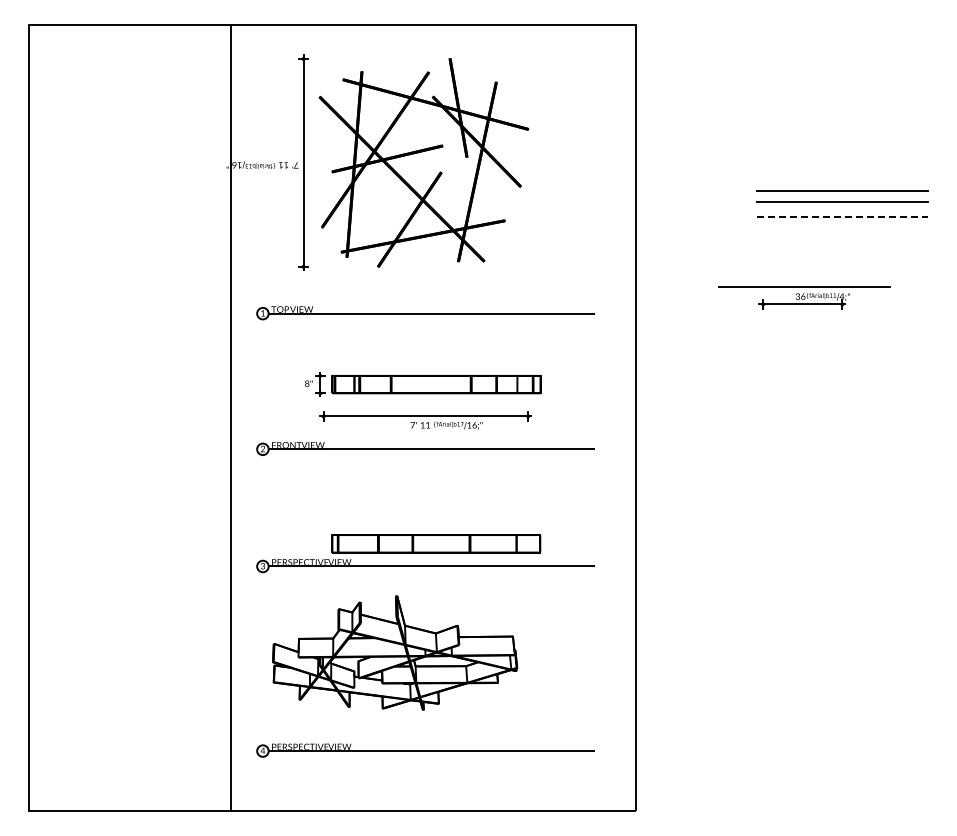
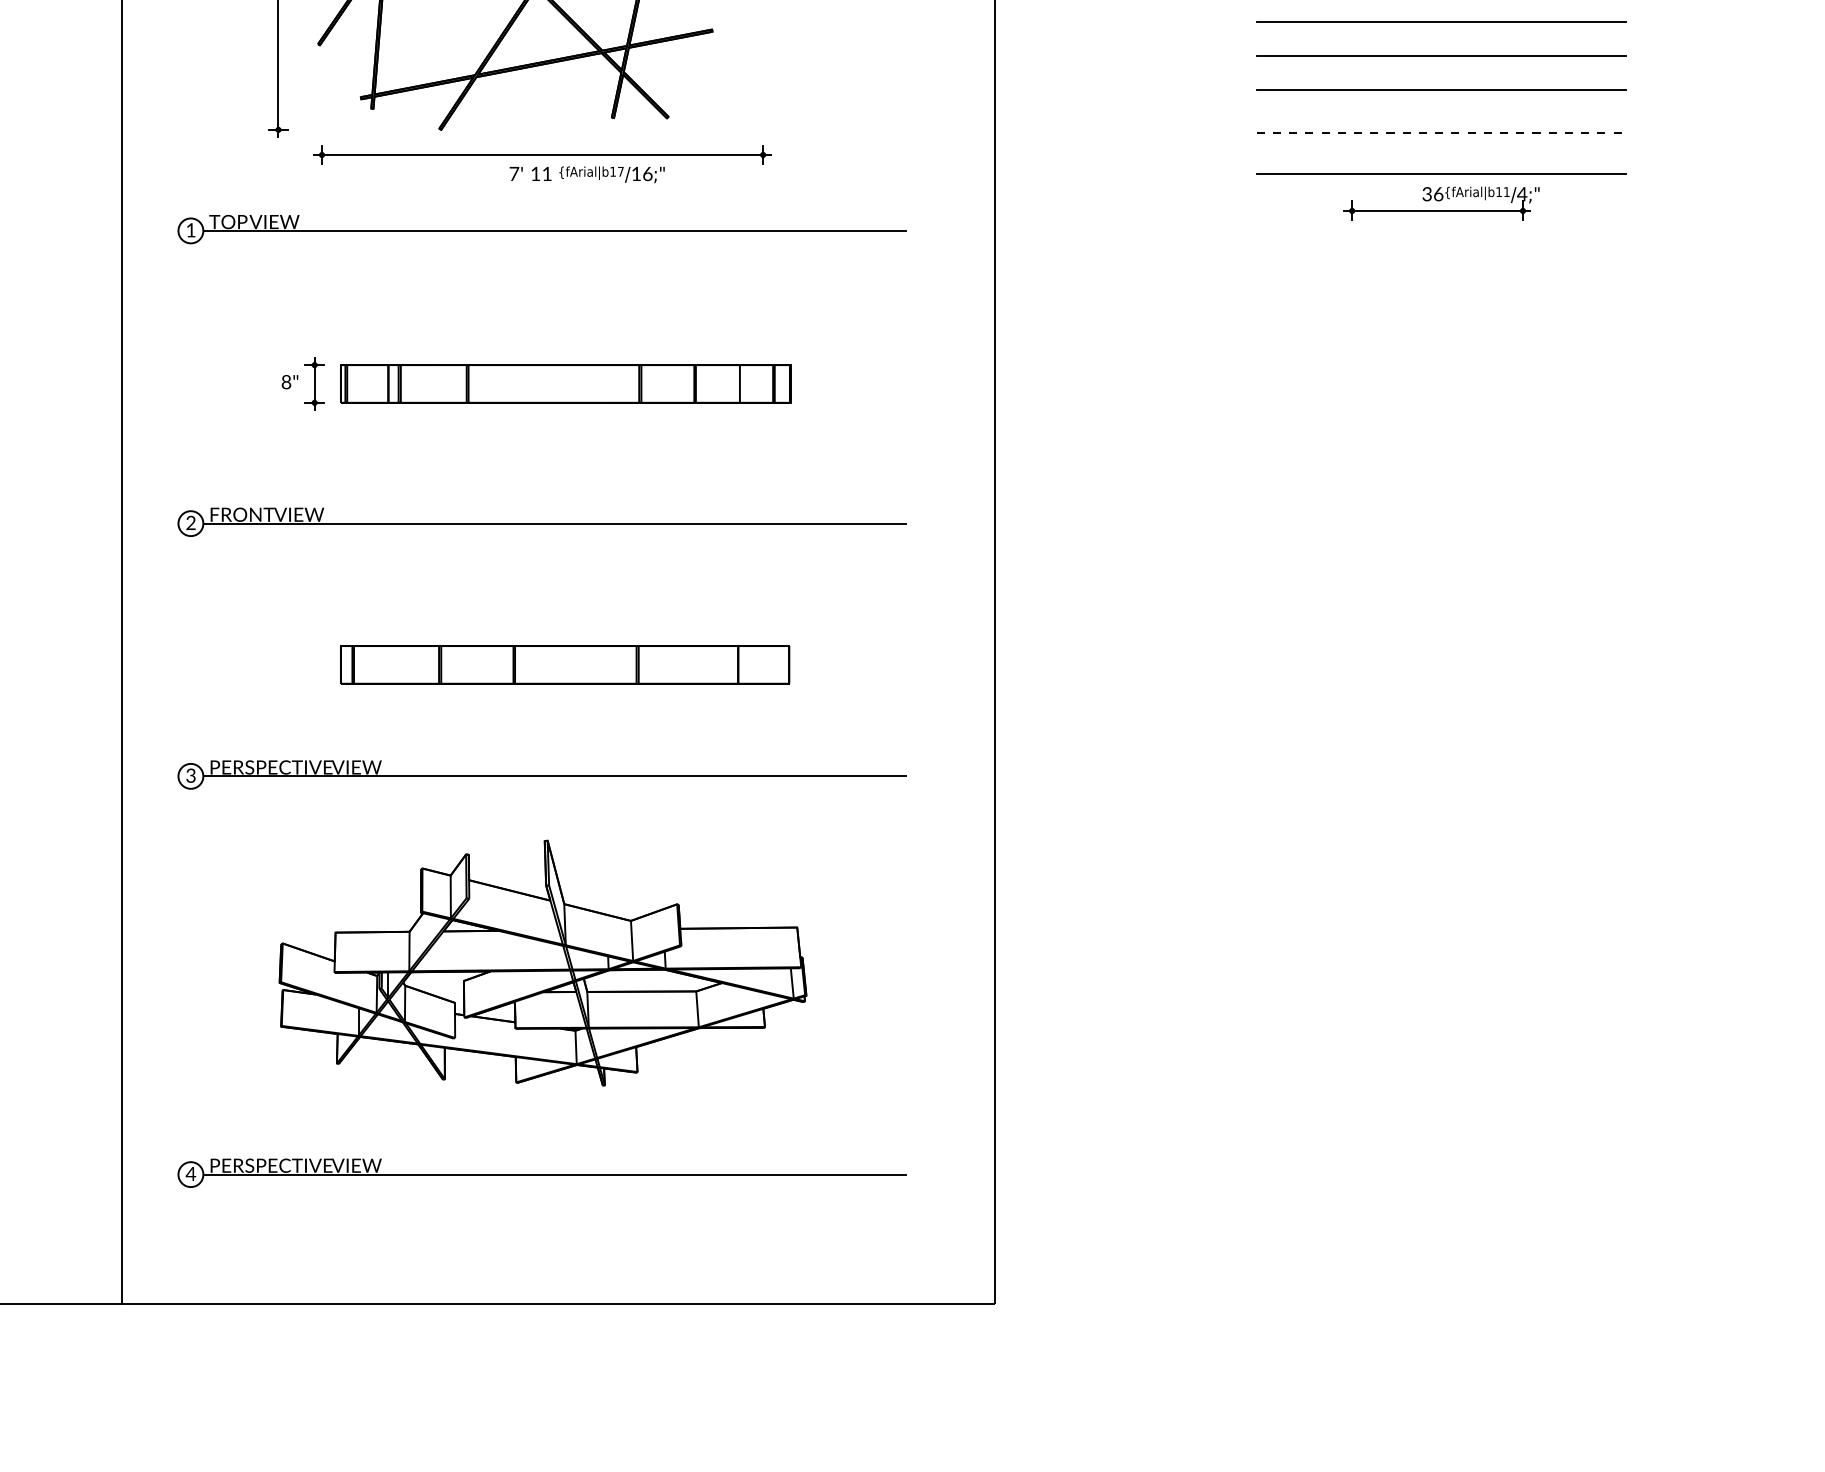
line: (842, 216) -> (1441, 21), dashed -> solid
line: (842, 232) -> (1441, 55), added
line: (842, 248) -> (1441, 90), added
line: (842, 268) -> (1441, 133), added
part: (804, 297) -> (1441, 196), moved
part: (425, 420) -> (541, 163), moved
part: (436, 543) -> (565, 664), moved
part: (395, 652) -> (543, 961), moved

